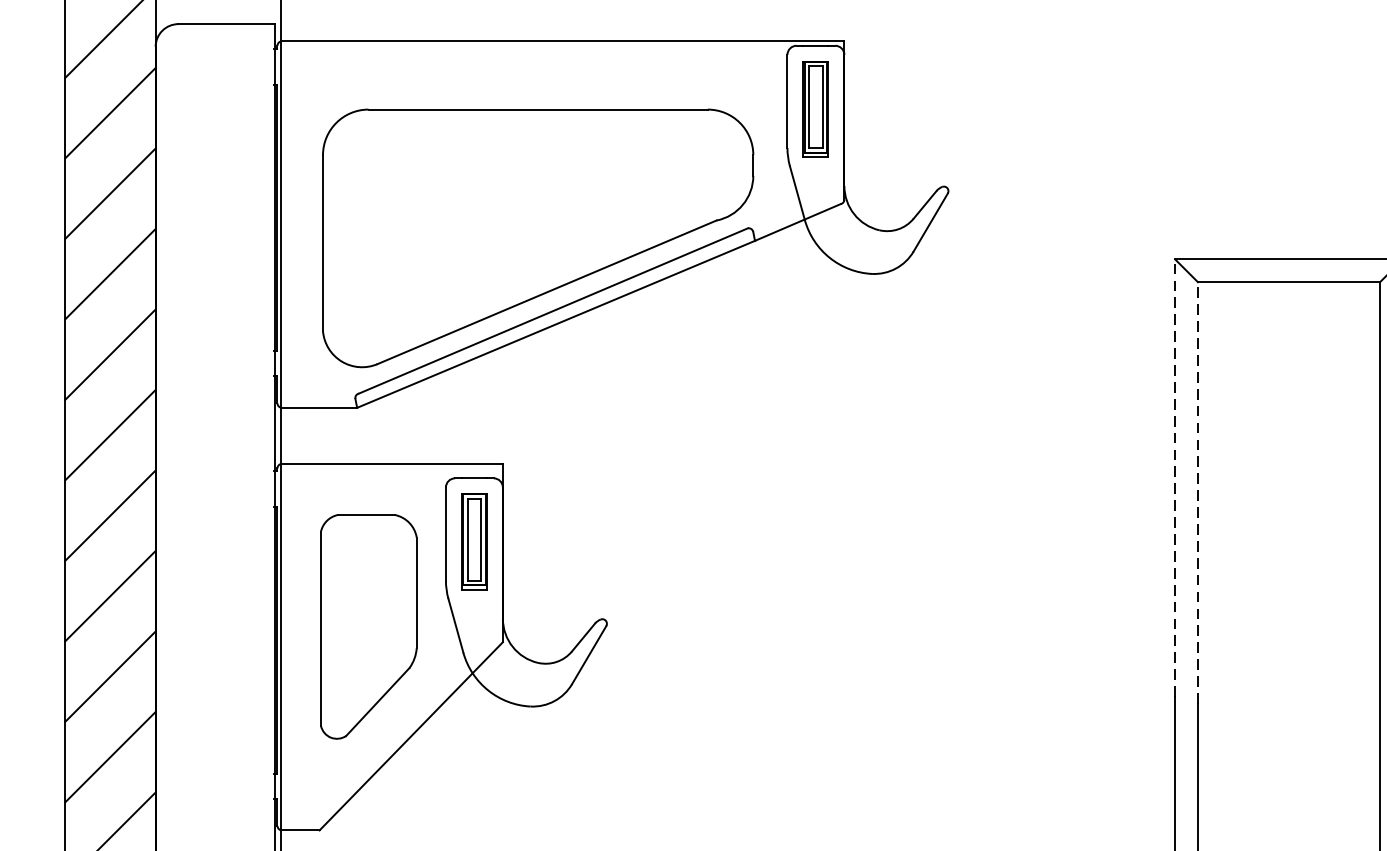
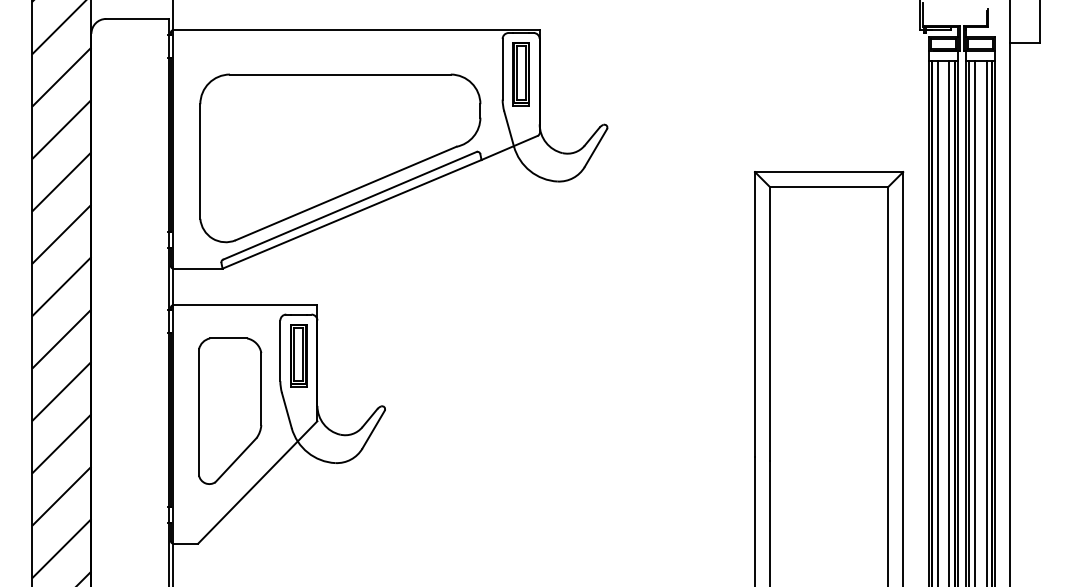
line: (1175, 476) -> (755, 313), dashed -> solid
line: (1197, 492) -> (769, 323), dashed -> solid

